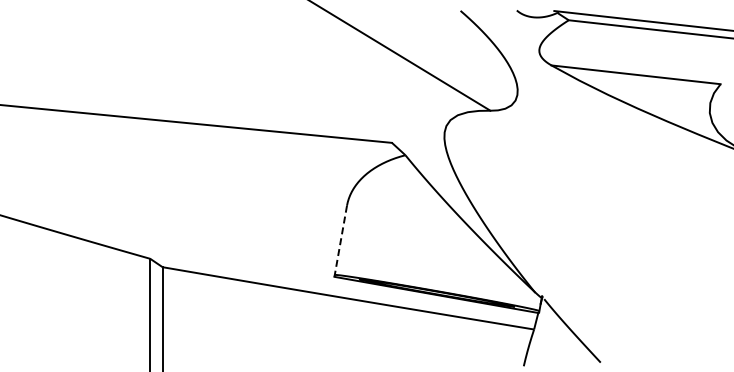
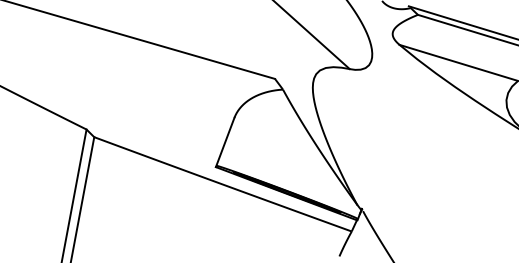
line: (340, 241) -> (224, 142), dashed -> solid

